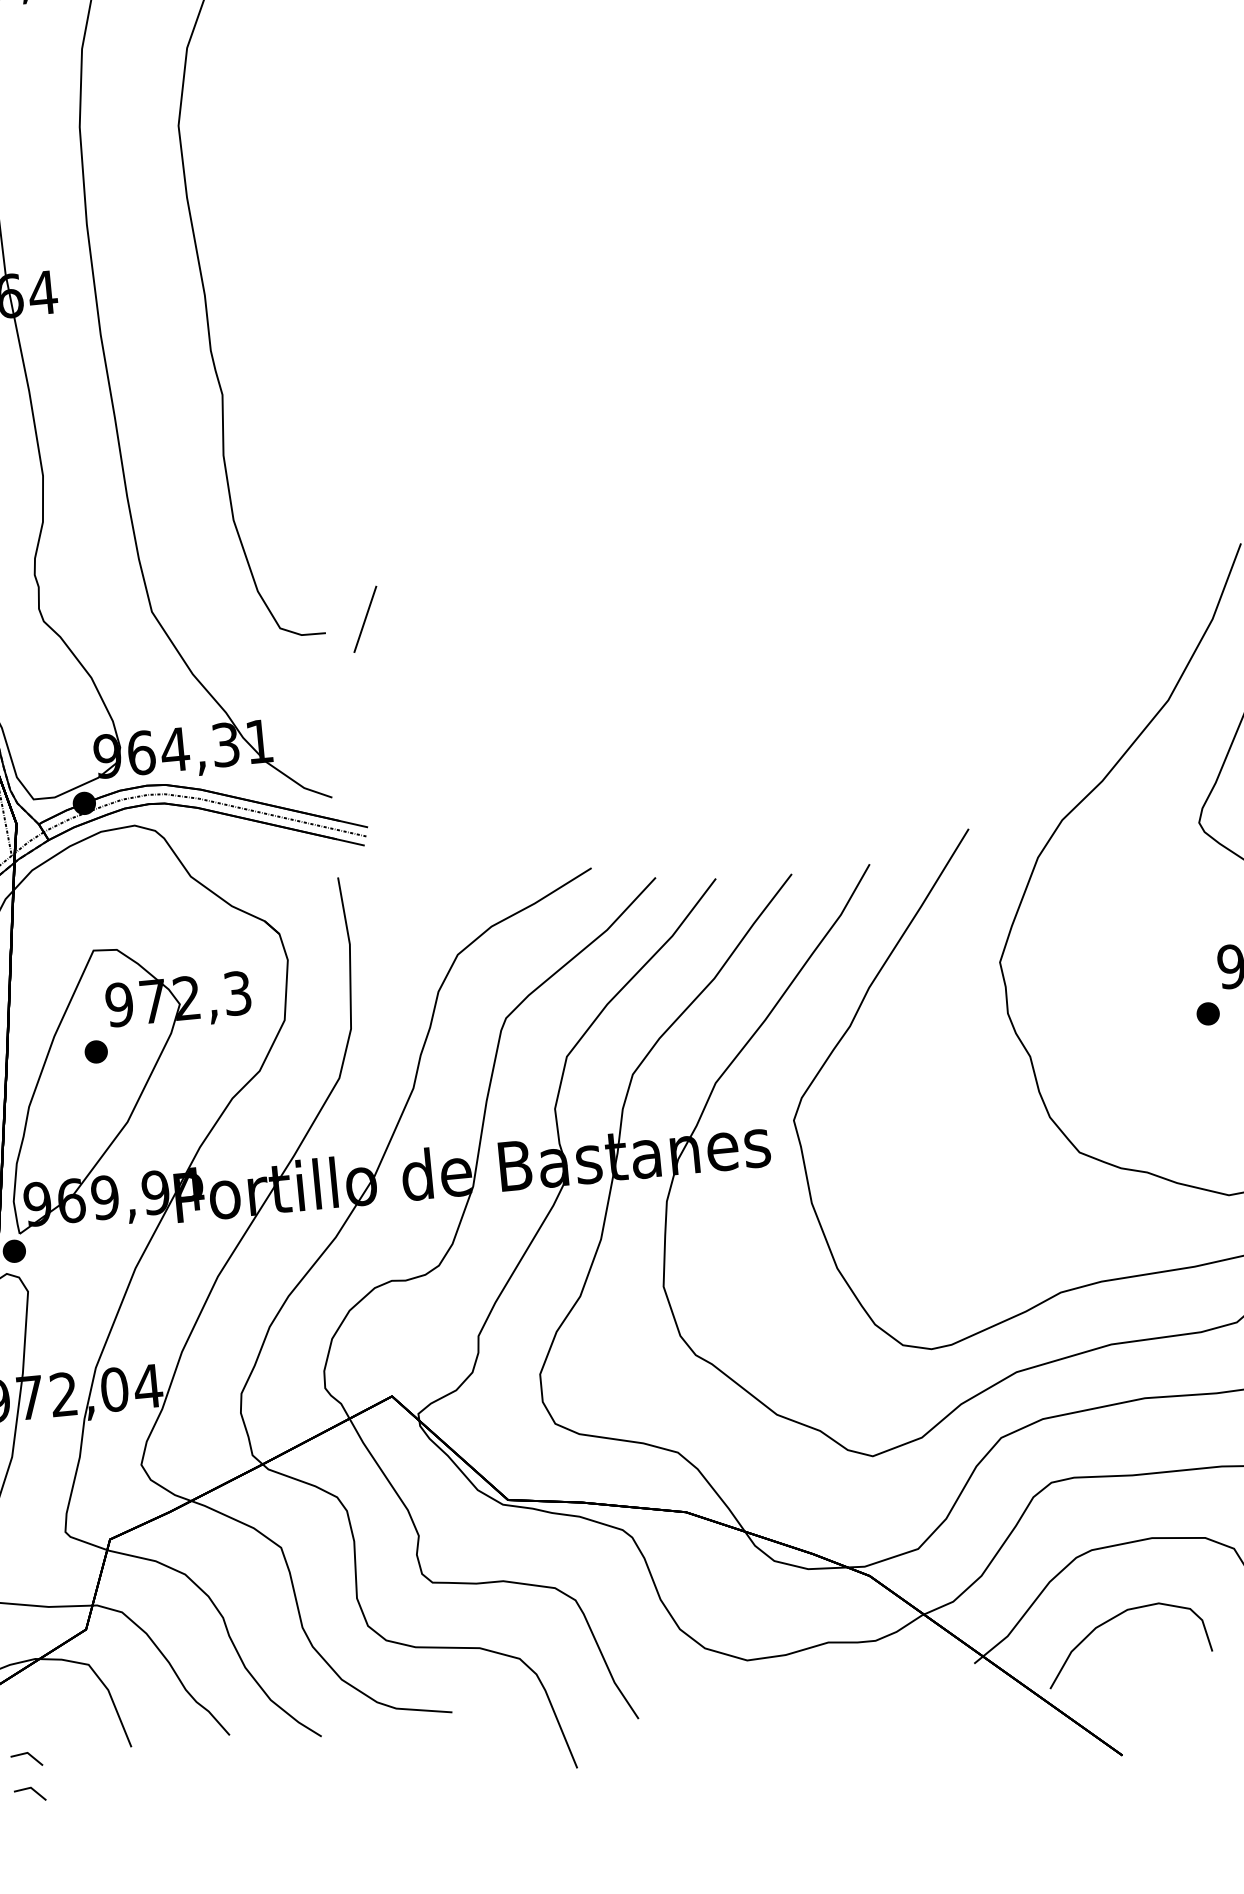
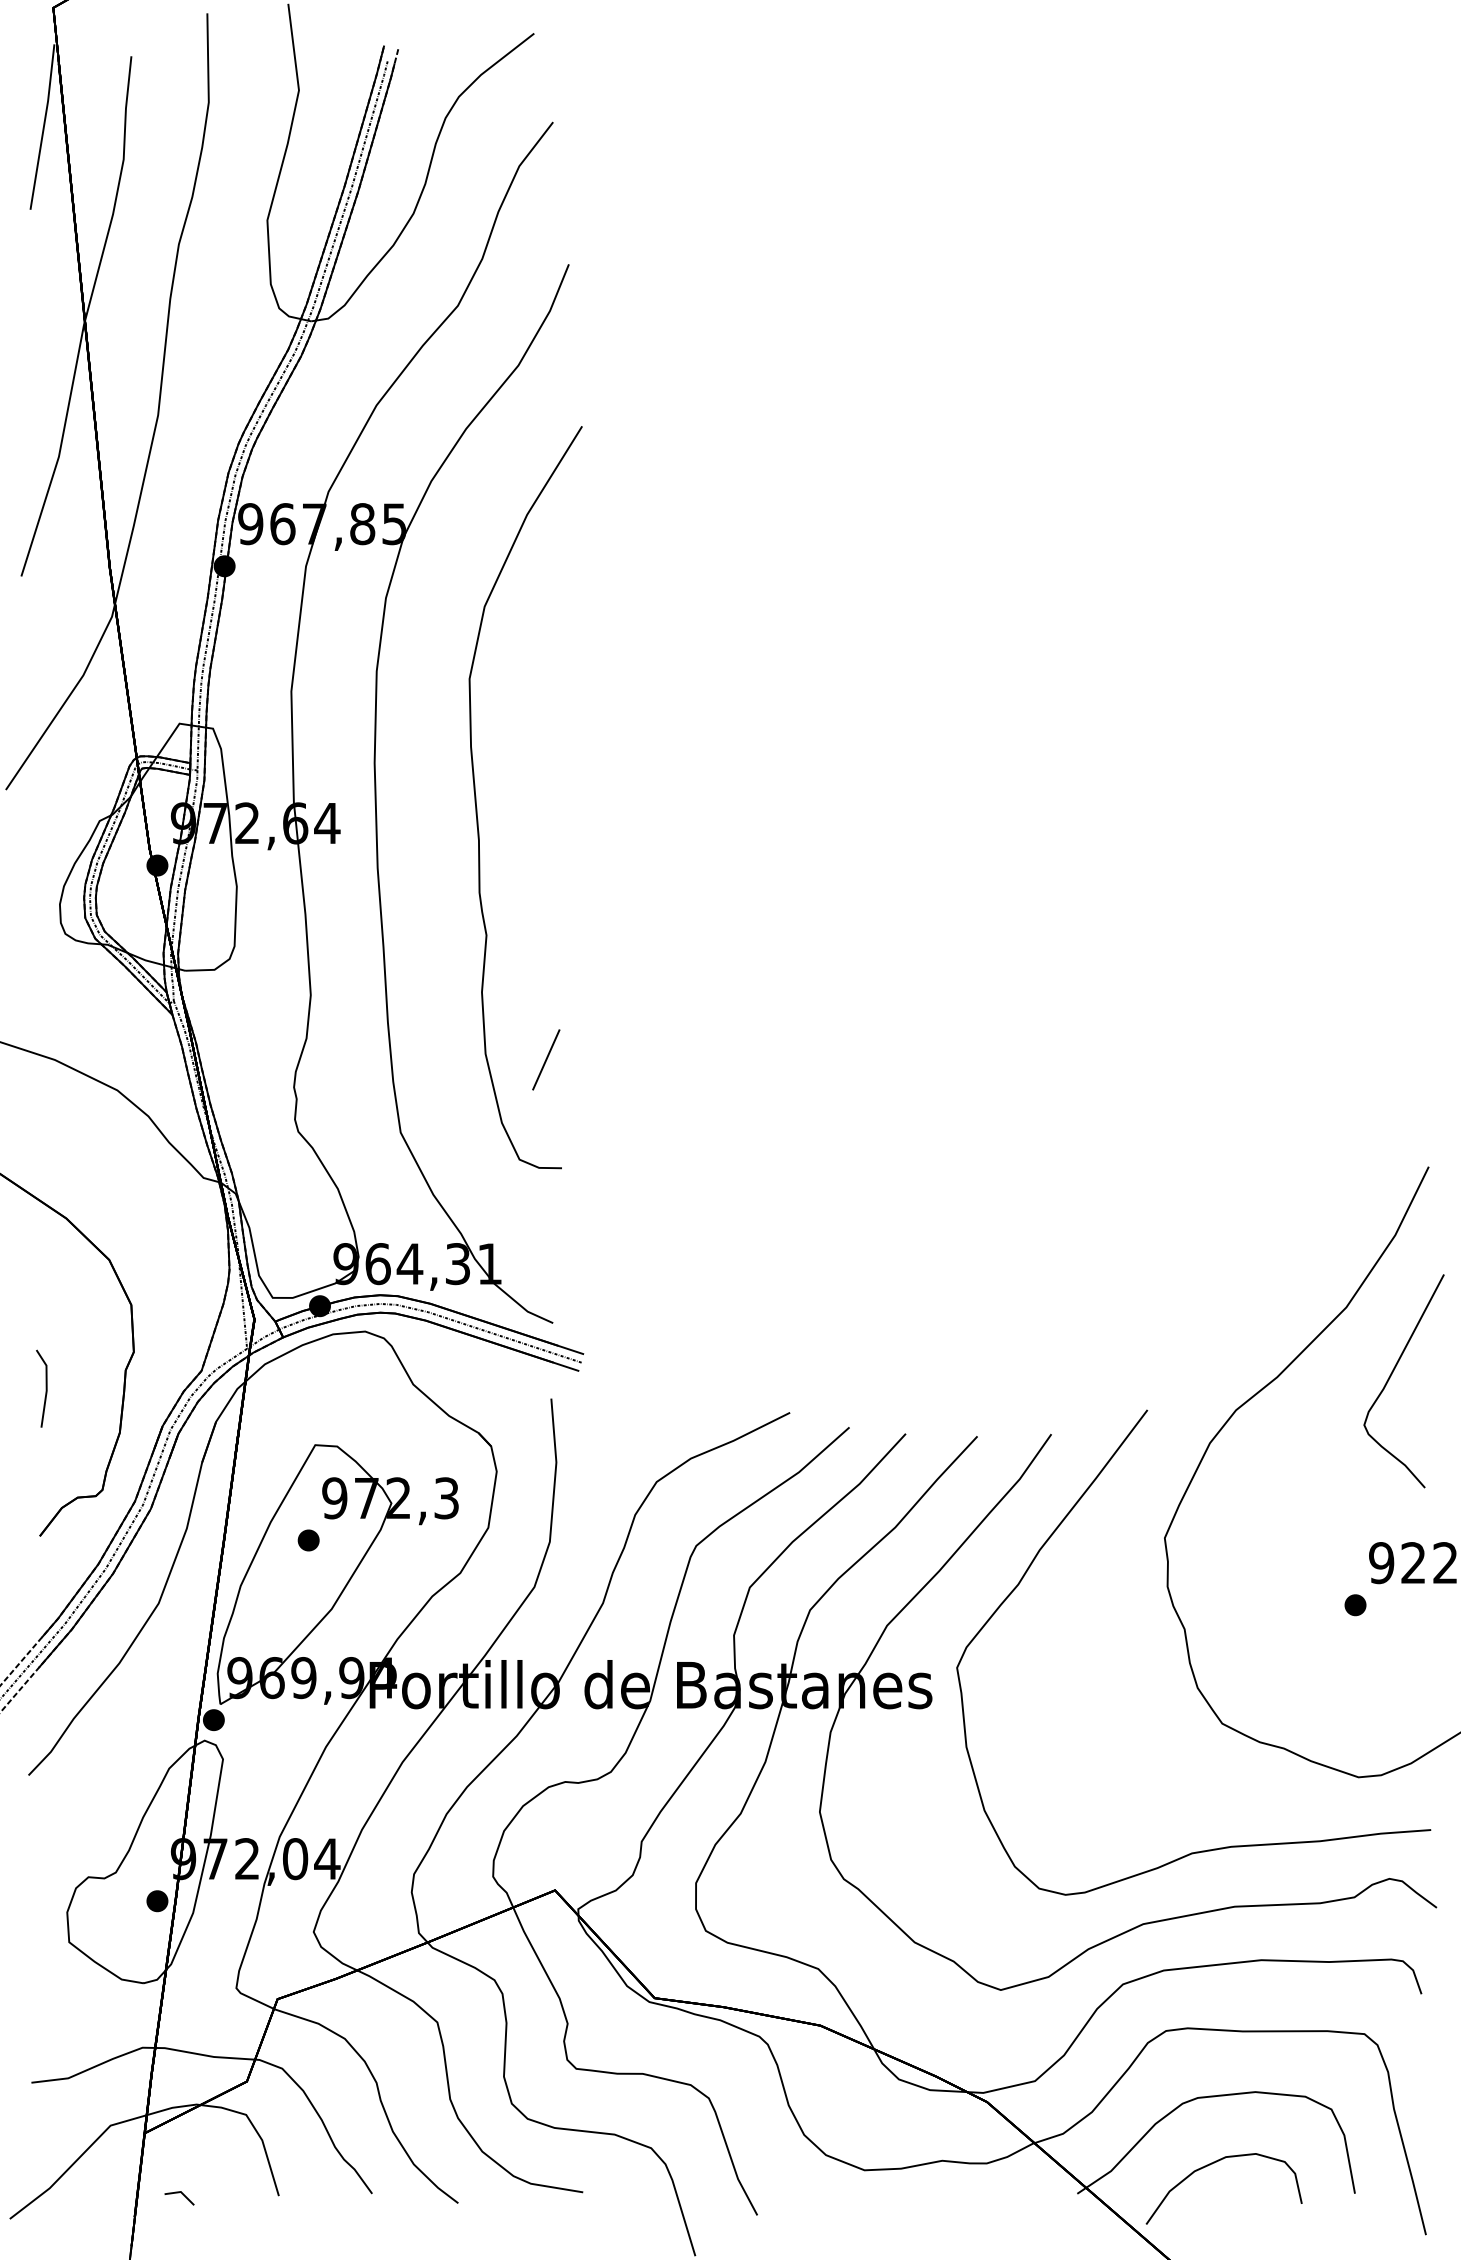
line: (365, 618) -> (546, 1059), moved
line: (29, 1789) -> (179, 2226), removed

